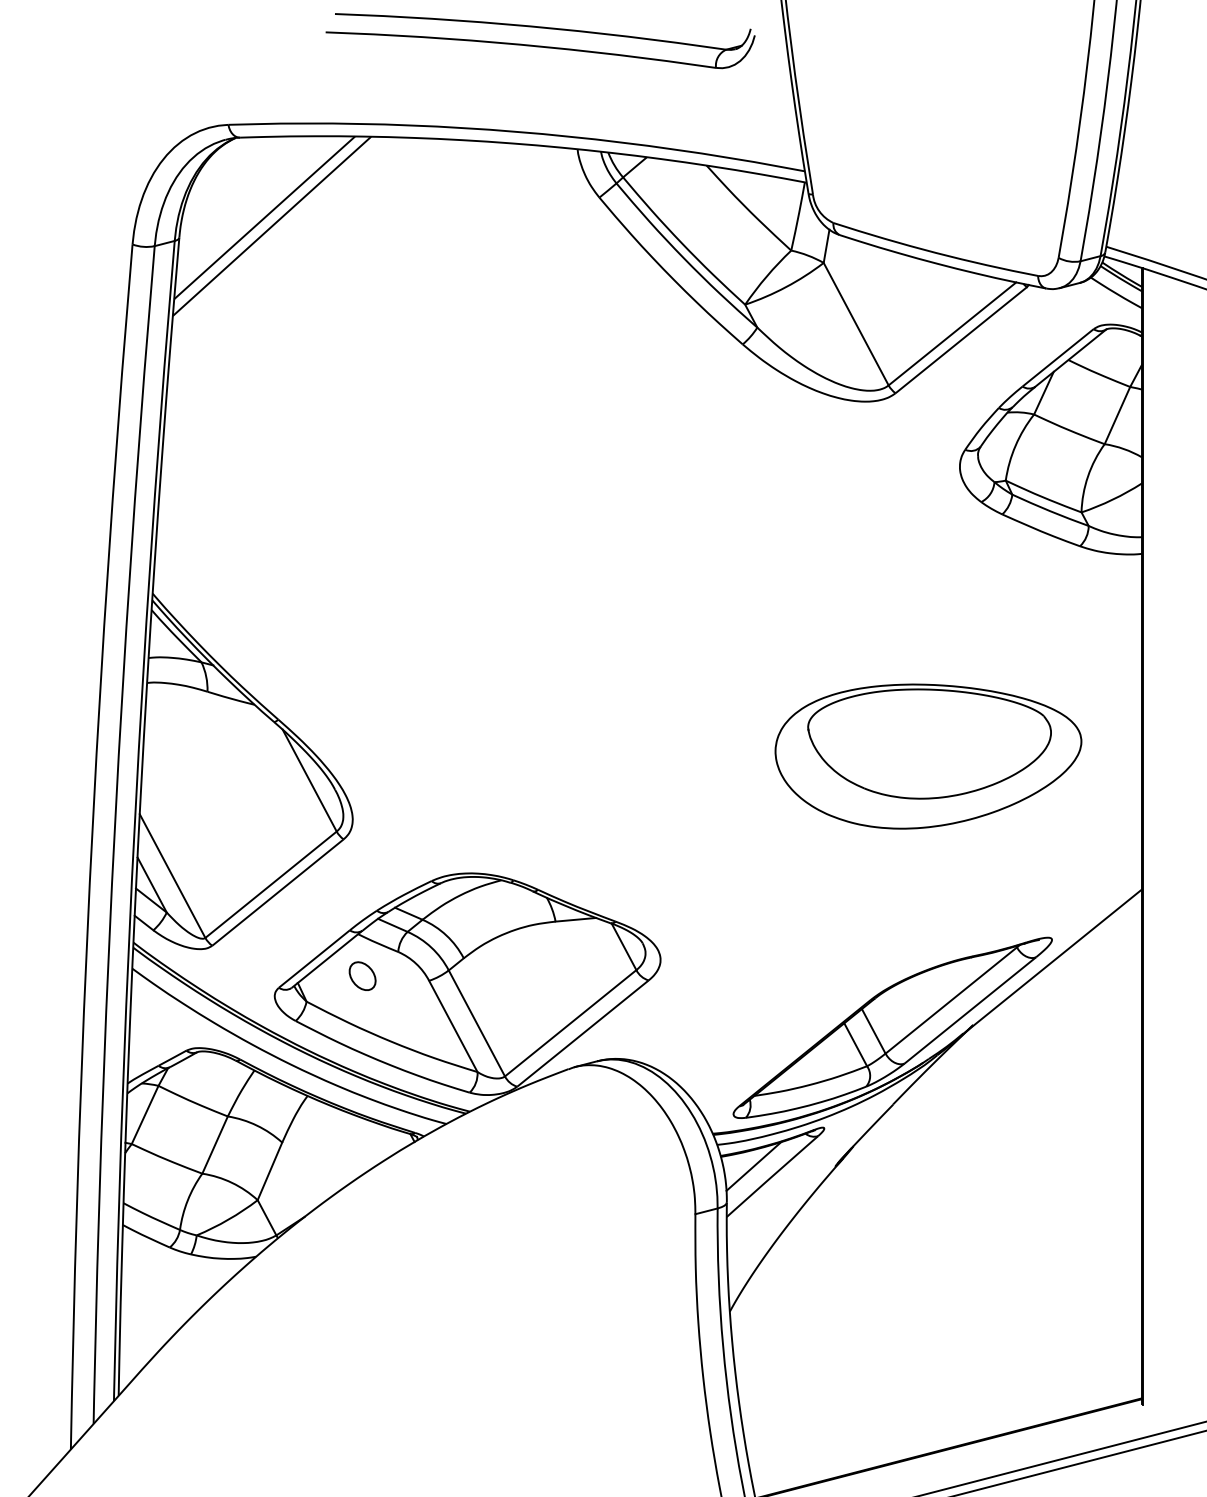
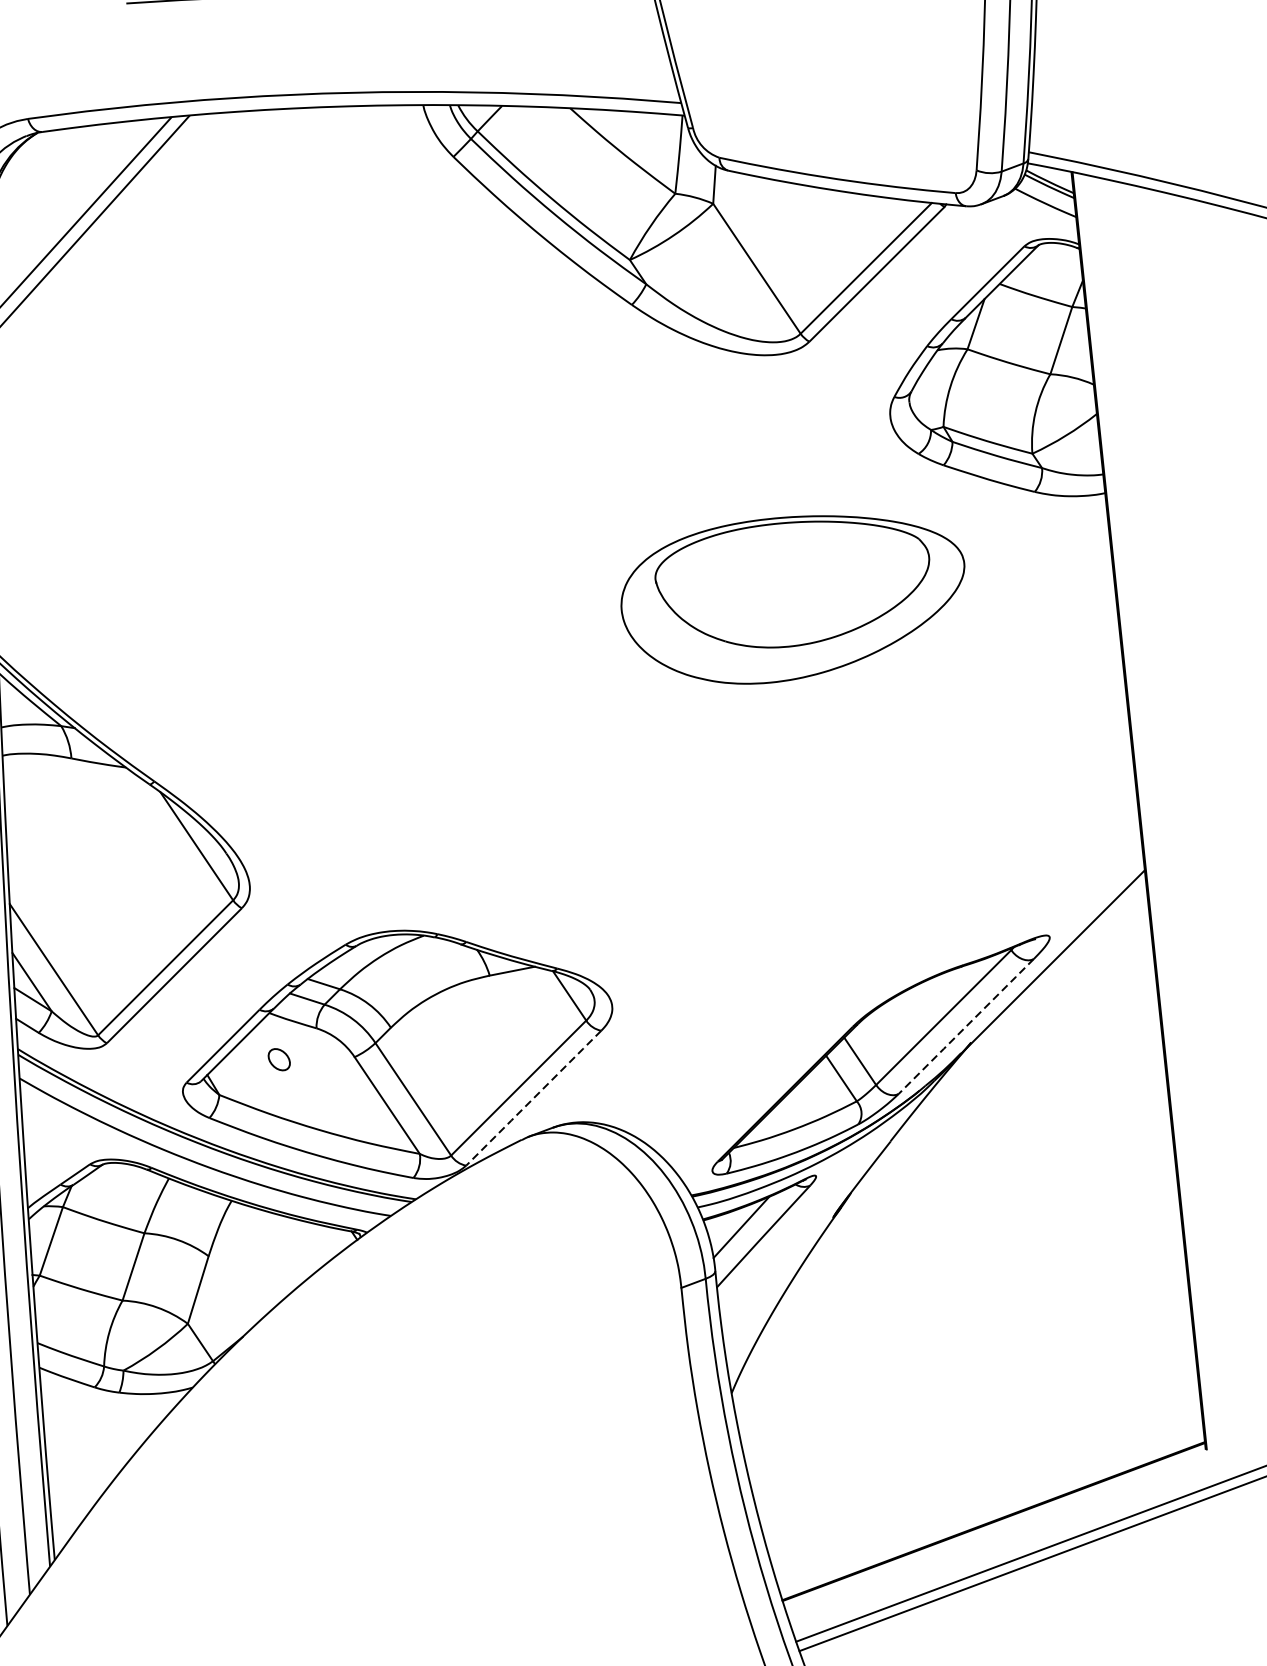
part: (928, 756) -> (794, 598), moved
part: (362, 975) -> (279, 1058), size x0.7
line: (970, 1010) -> (966, 1026), solid -> dashed
line: (582, 1033) -> (533, 1098), solid -> dashed

